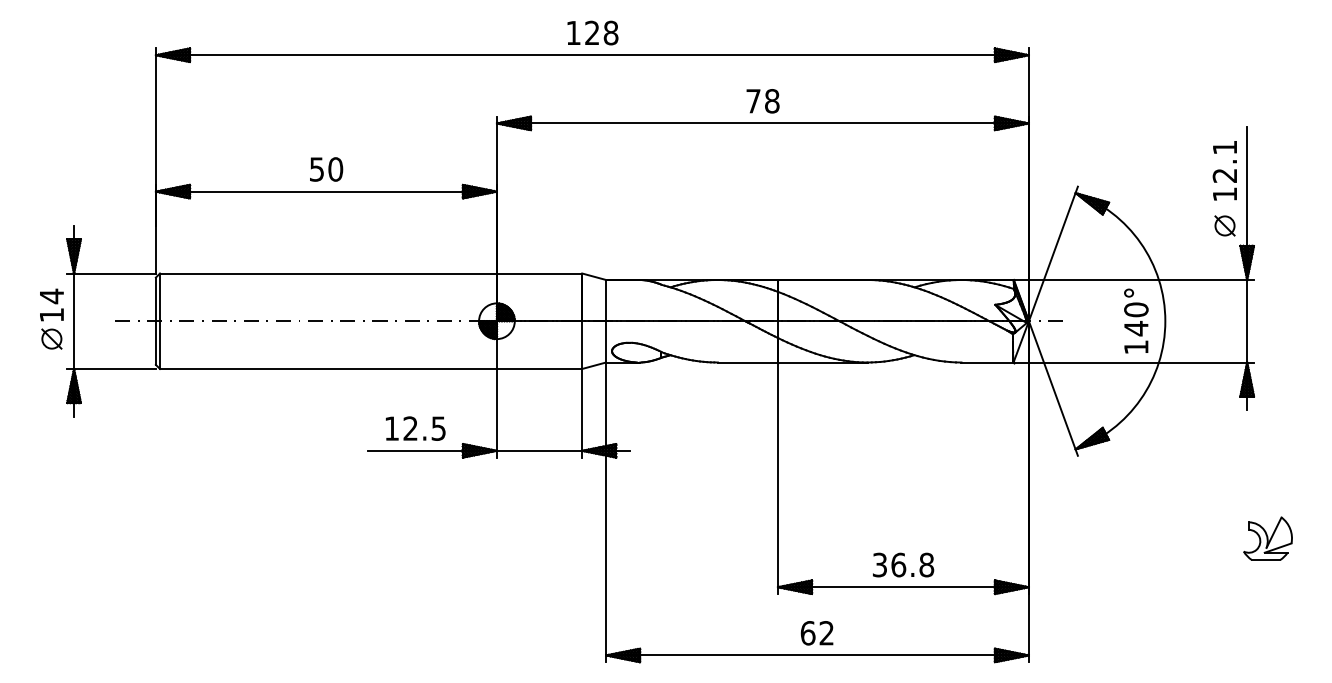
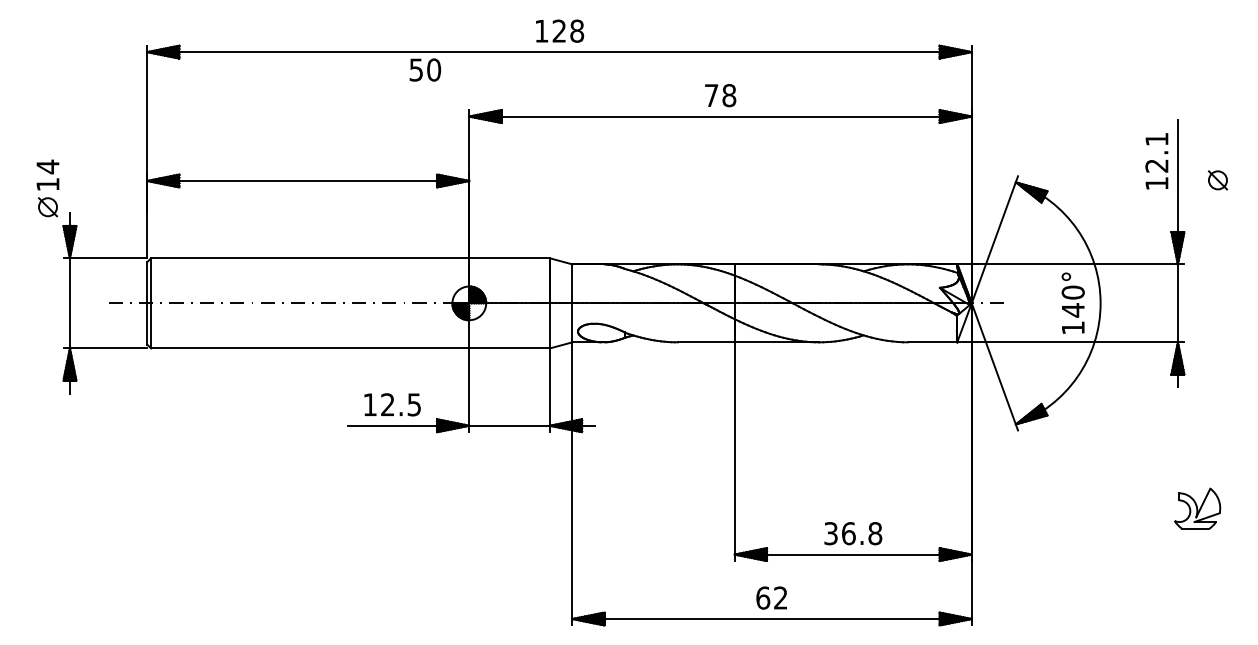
text: (326, 168) -> (425, 69), moved
part: (1224, 226) -> (1217, 180), moved
part: (51, 319) -> (47, 188), moved

